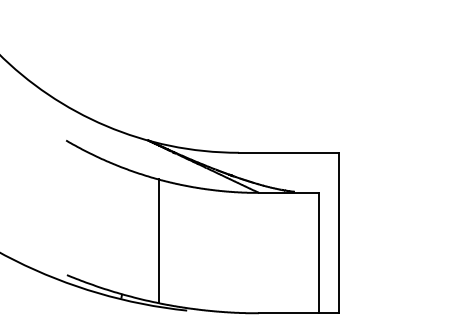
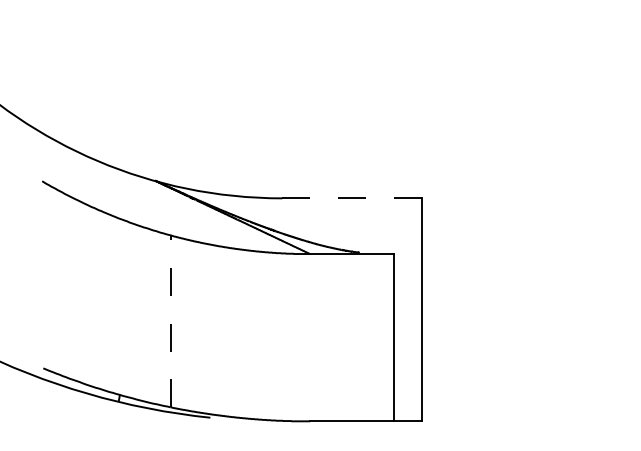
line: (288, 152) -> (351, 197), solid -> dashed
line: (158, 241) -> (170, 321), solid -> dashed

